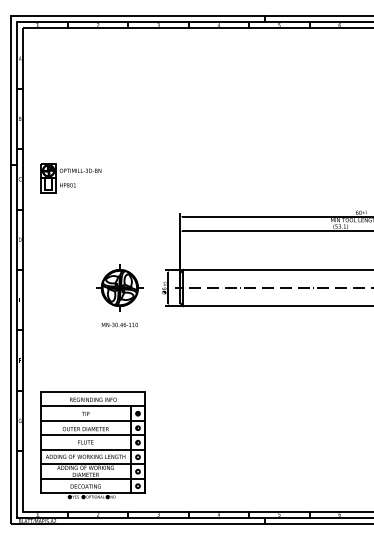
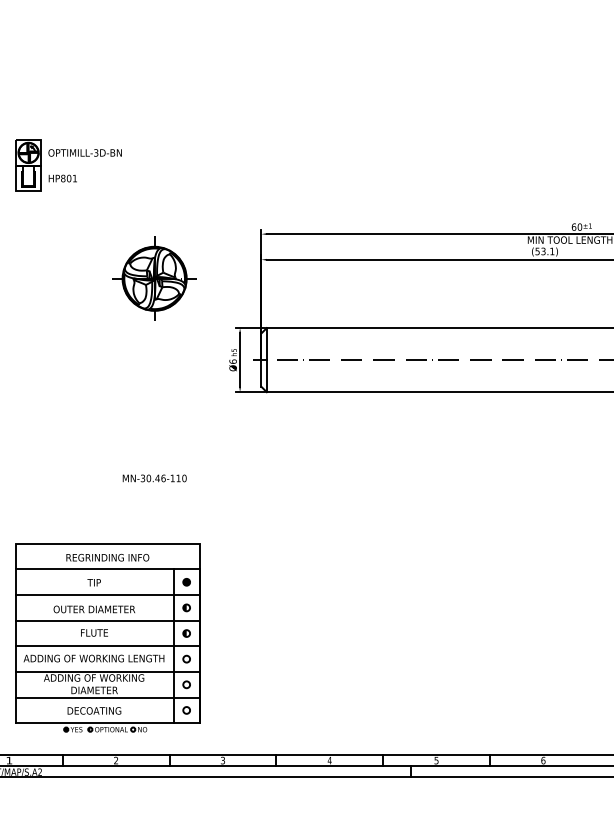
part: (119, 287) -> (153, 277), moved
text: (119, 324) -> (153, 477), moved

